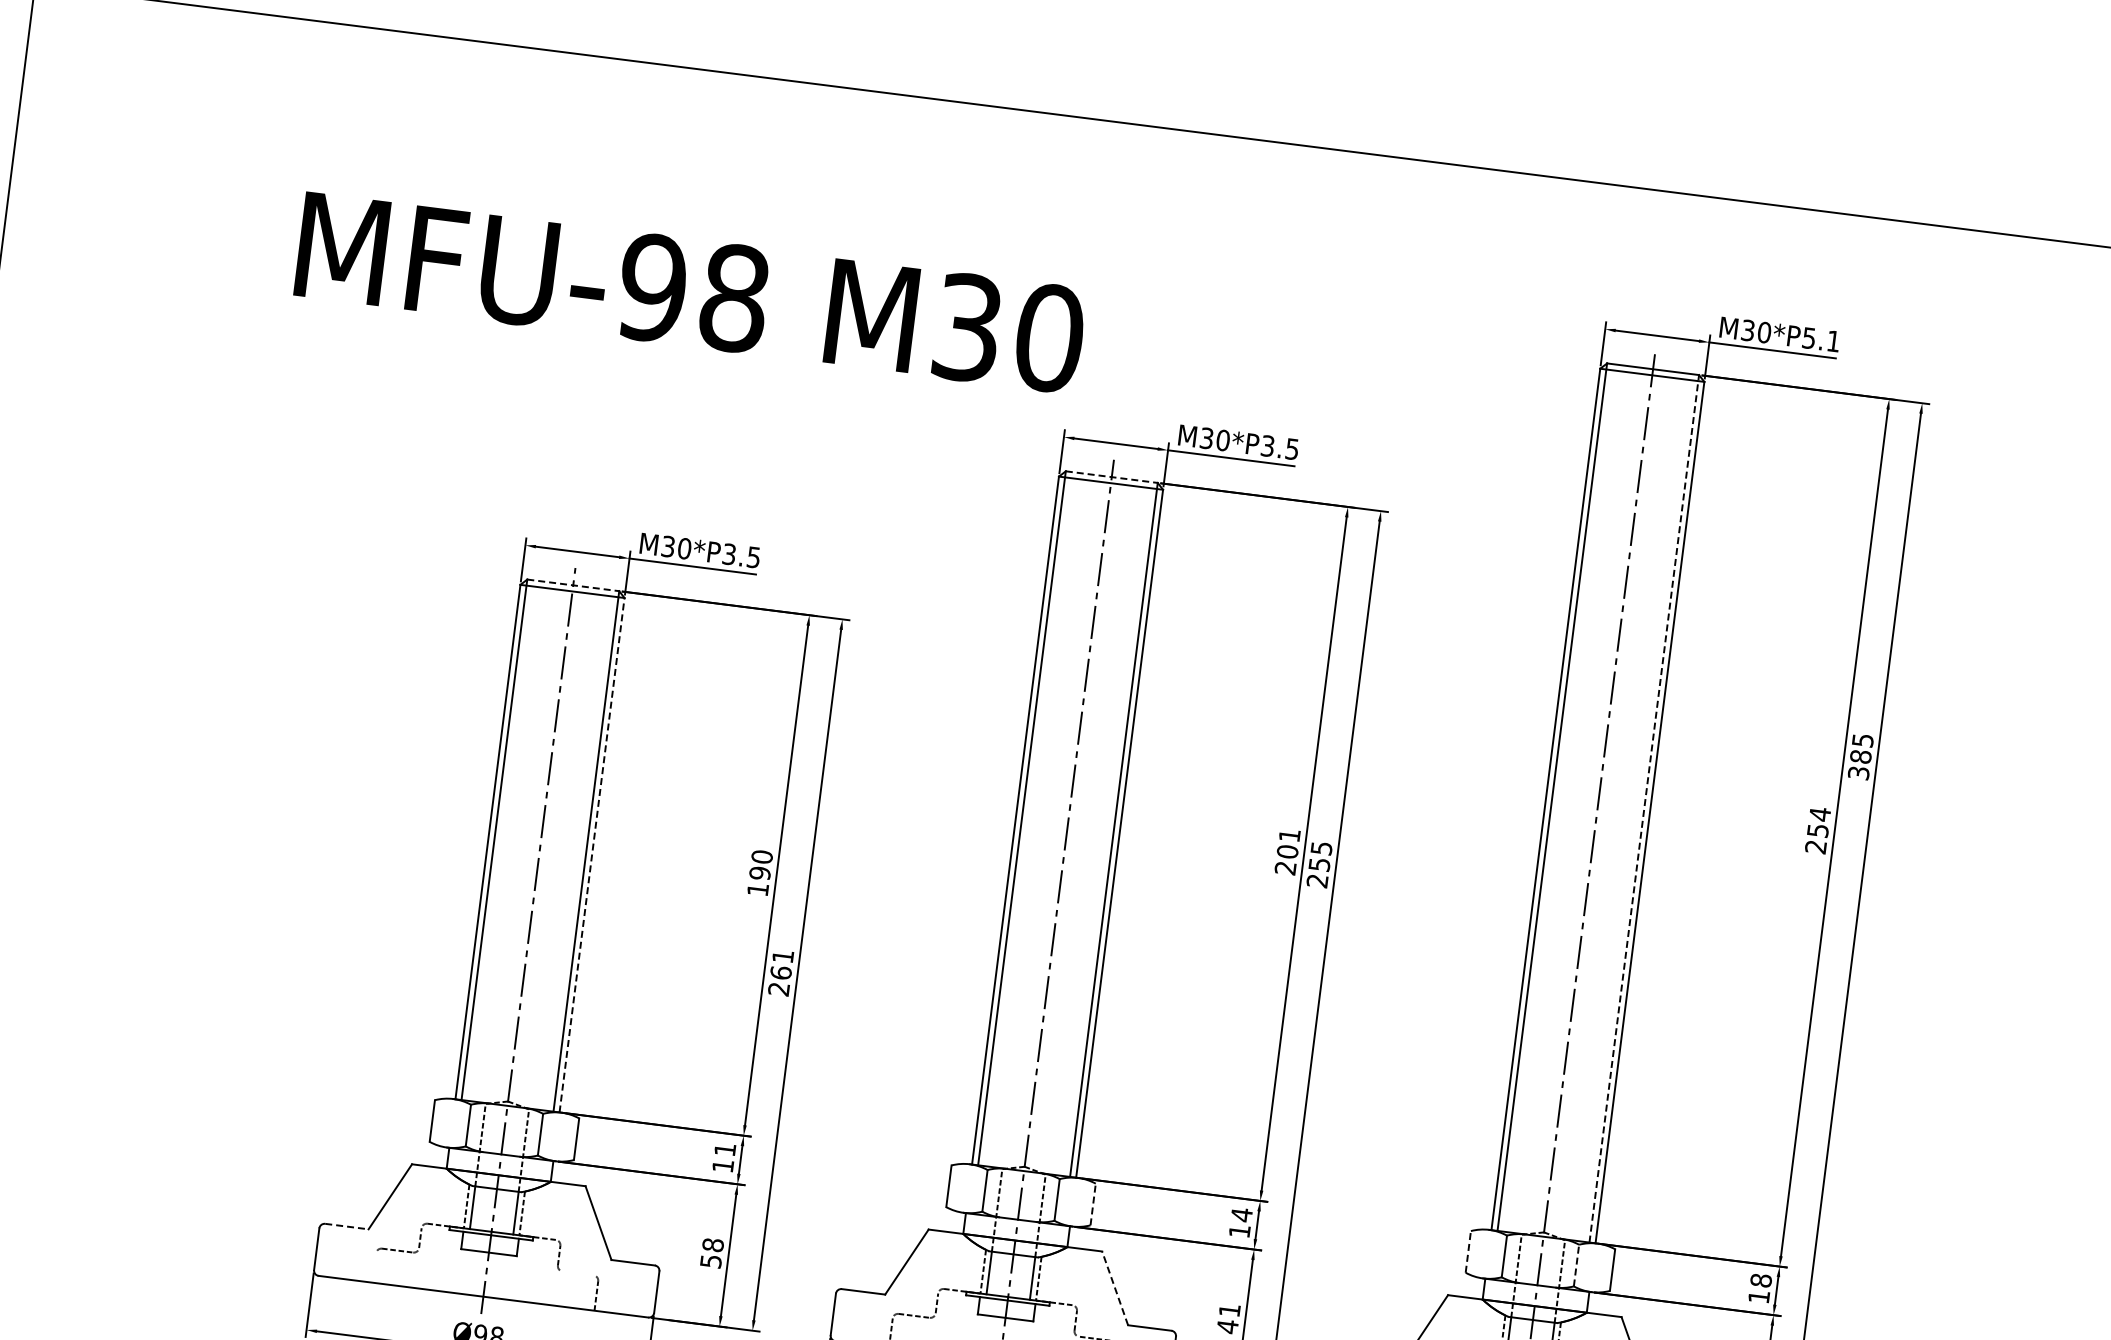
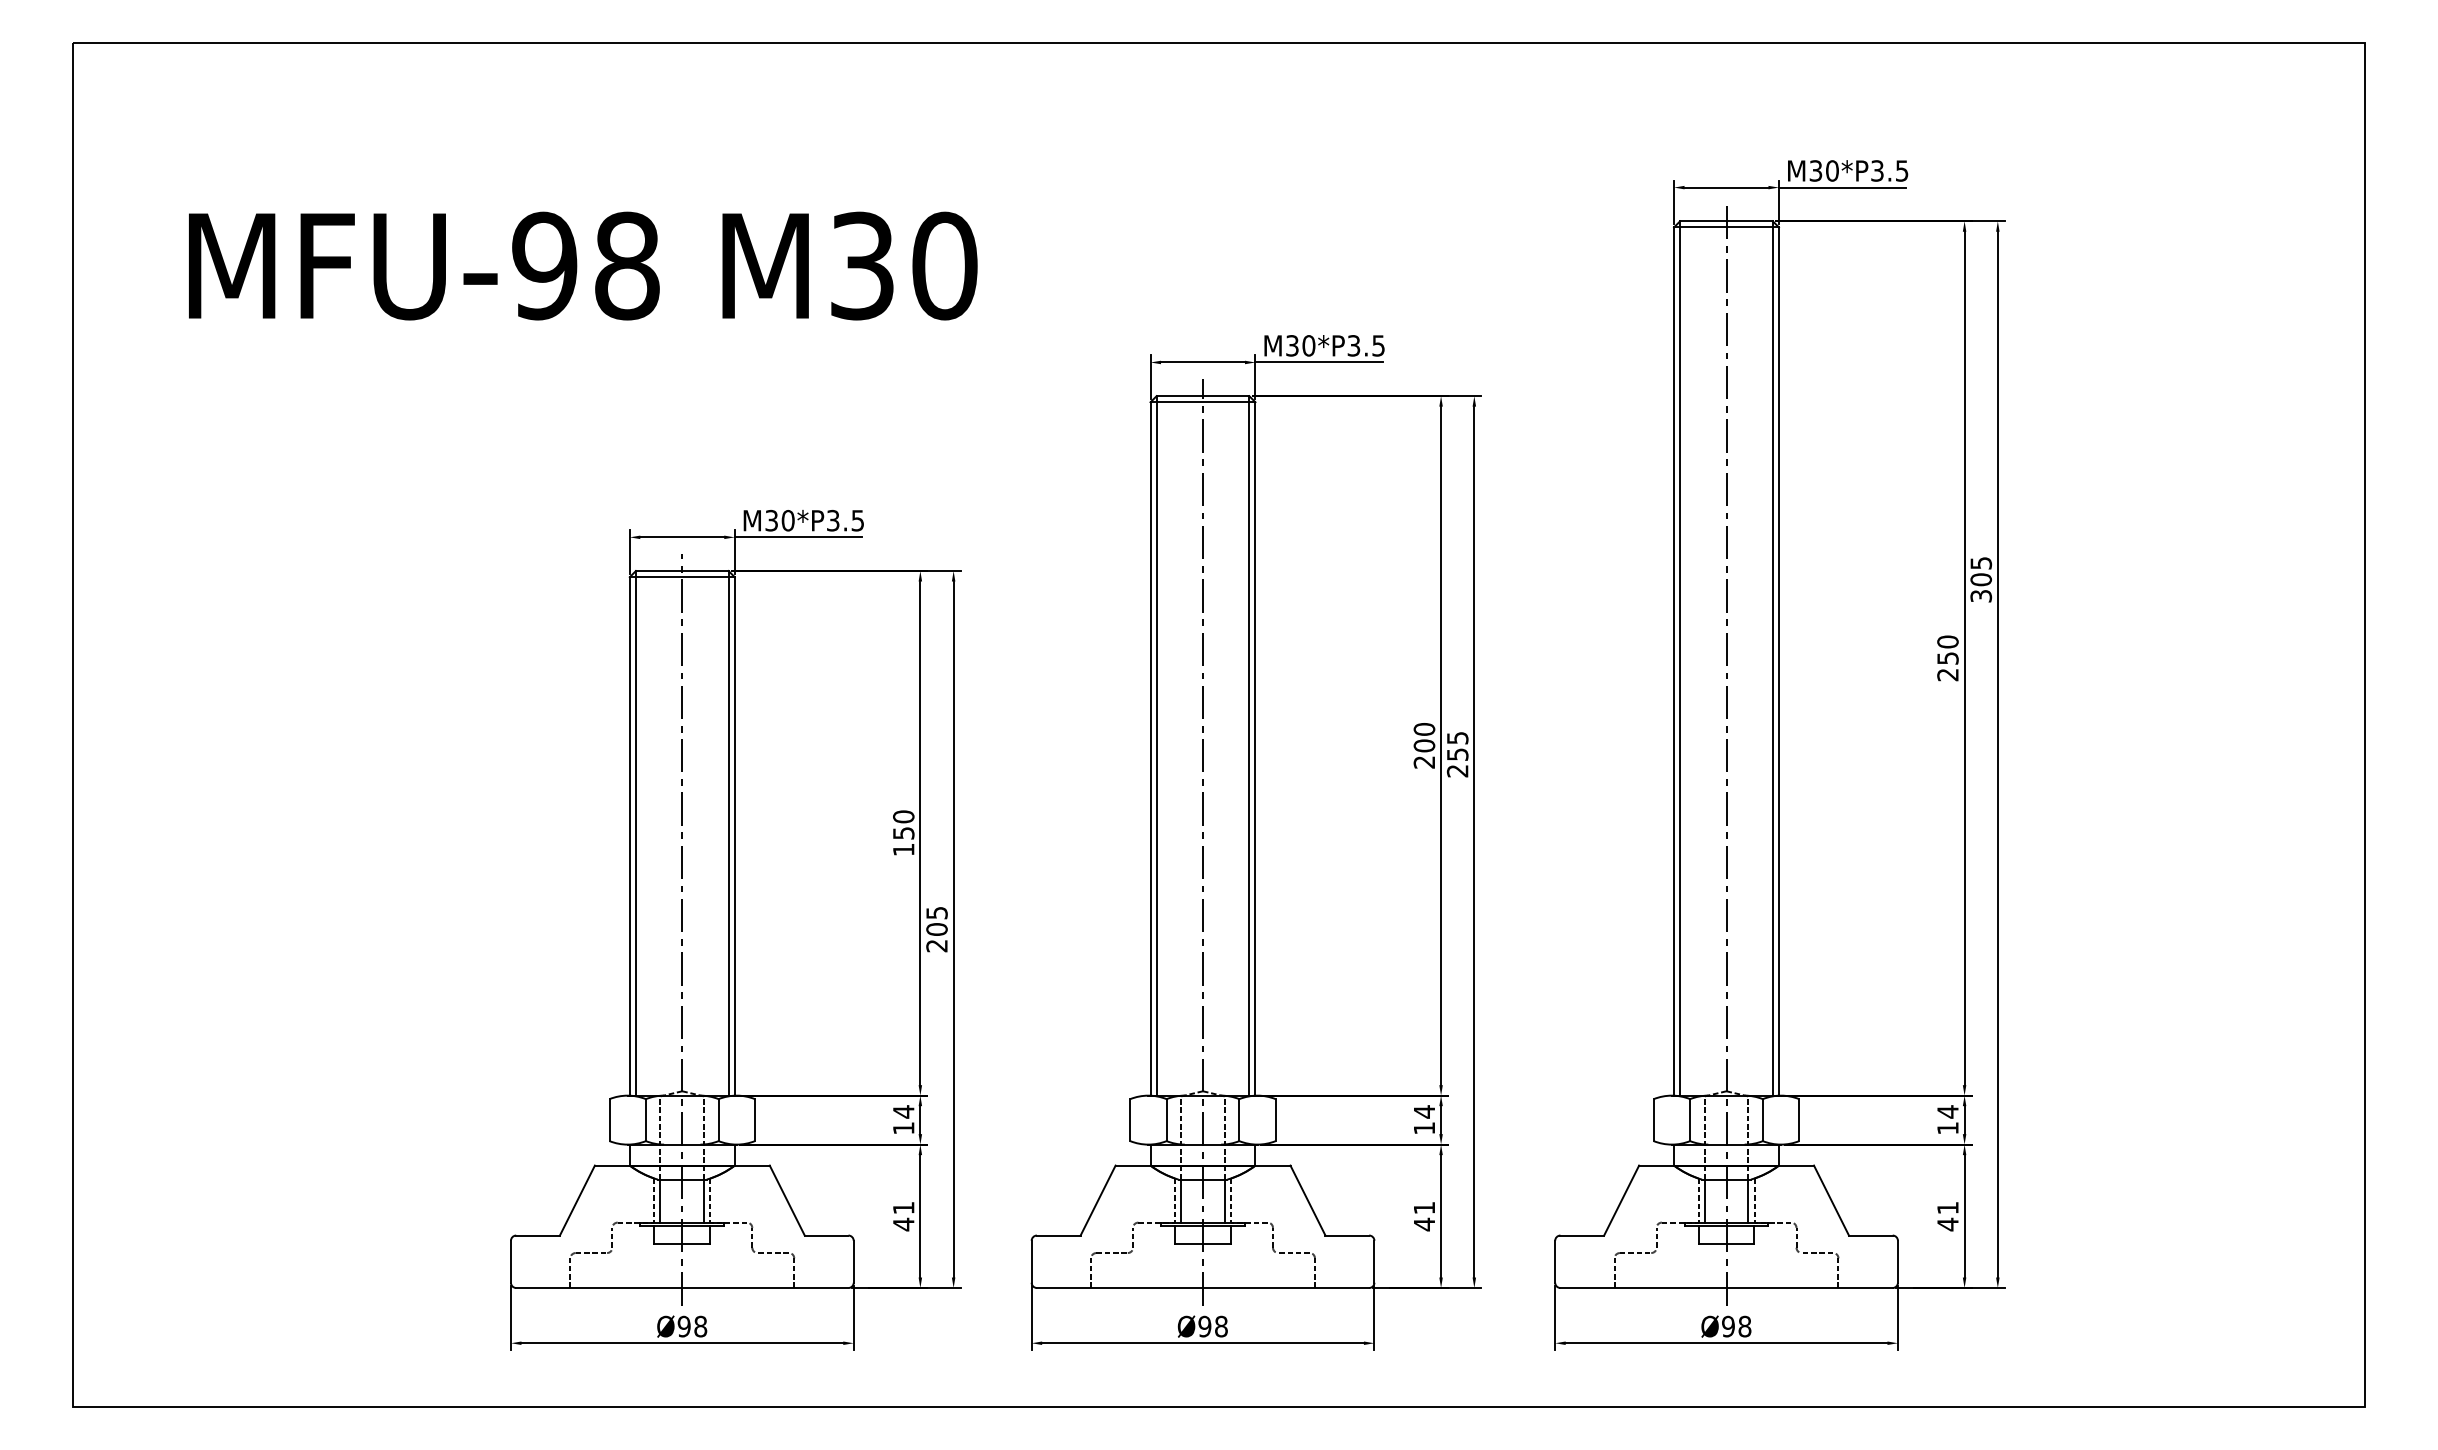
text: (691, 292) -> (583, 265), moved
text: (1821, 339) -> (1889, 170), M30*P5.1 -> M30*P3.5
line: (1112, 477) -> (1203, 396), dashed -> solid
line: (573, 585) -> (682, 571), dashed -> solid
text: (1860, 756) -> (1980, 579), 385 -> 305
line: (1644, 807) -> (1772, 657), dashed -> solid
text: (1819, 813) -> (1947, 641), 254 -> 250
text: (1289, 835) -> (1424, 729), 201 -> 200
line: (591, 854) -> (734, 835), dashed -> solid
text: (759, 873) -> (903, 833), 190 -> 150
text: (781, 964) -> (936, 921), 261 -> 205
text: (725, 1149) -> (903, 1111), 11 -> 14
line: (1092, 1204) -> (1275, 1120), dashed -> solid
line: (347, 1226) -> (538, 1235), dashed -> solid
line: (1467, 1252) -> (1653, 1120), dashed -> solid
text: (711, 1253) -> (903, 1216), 58 -> 41
line: (1576, 1265) -> (1762, 1120), dashed -> solid
line: (374, 1268) -> (570, 1273), added
line: (578, 1273) -> (773, 1253), added
text: (1760, 1280) -> (1947, 1111), 18 -> 14
line: (1114, 1288) -> (1307, 1200), dashed -> solid

